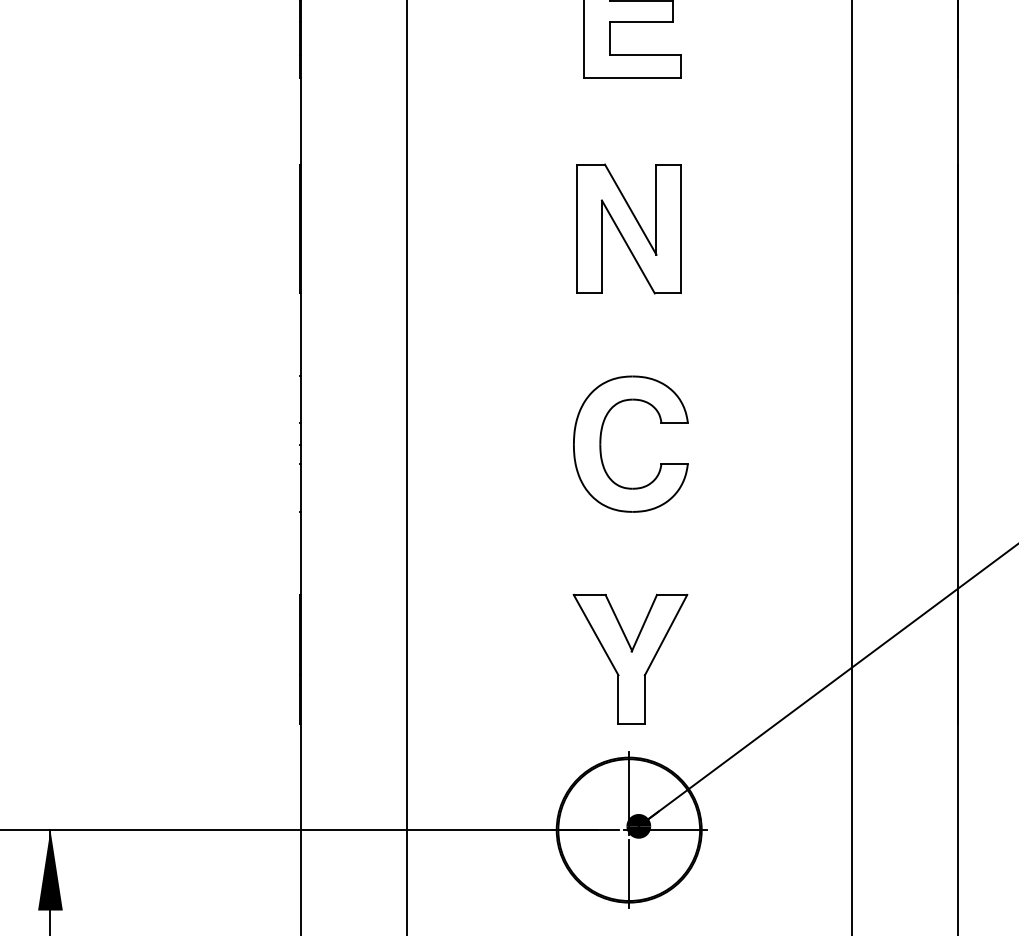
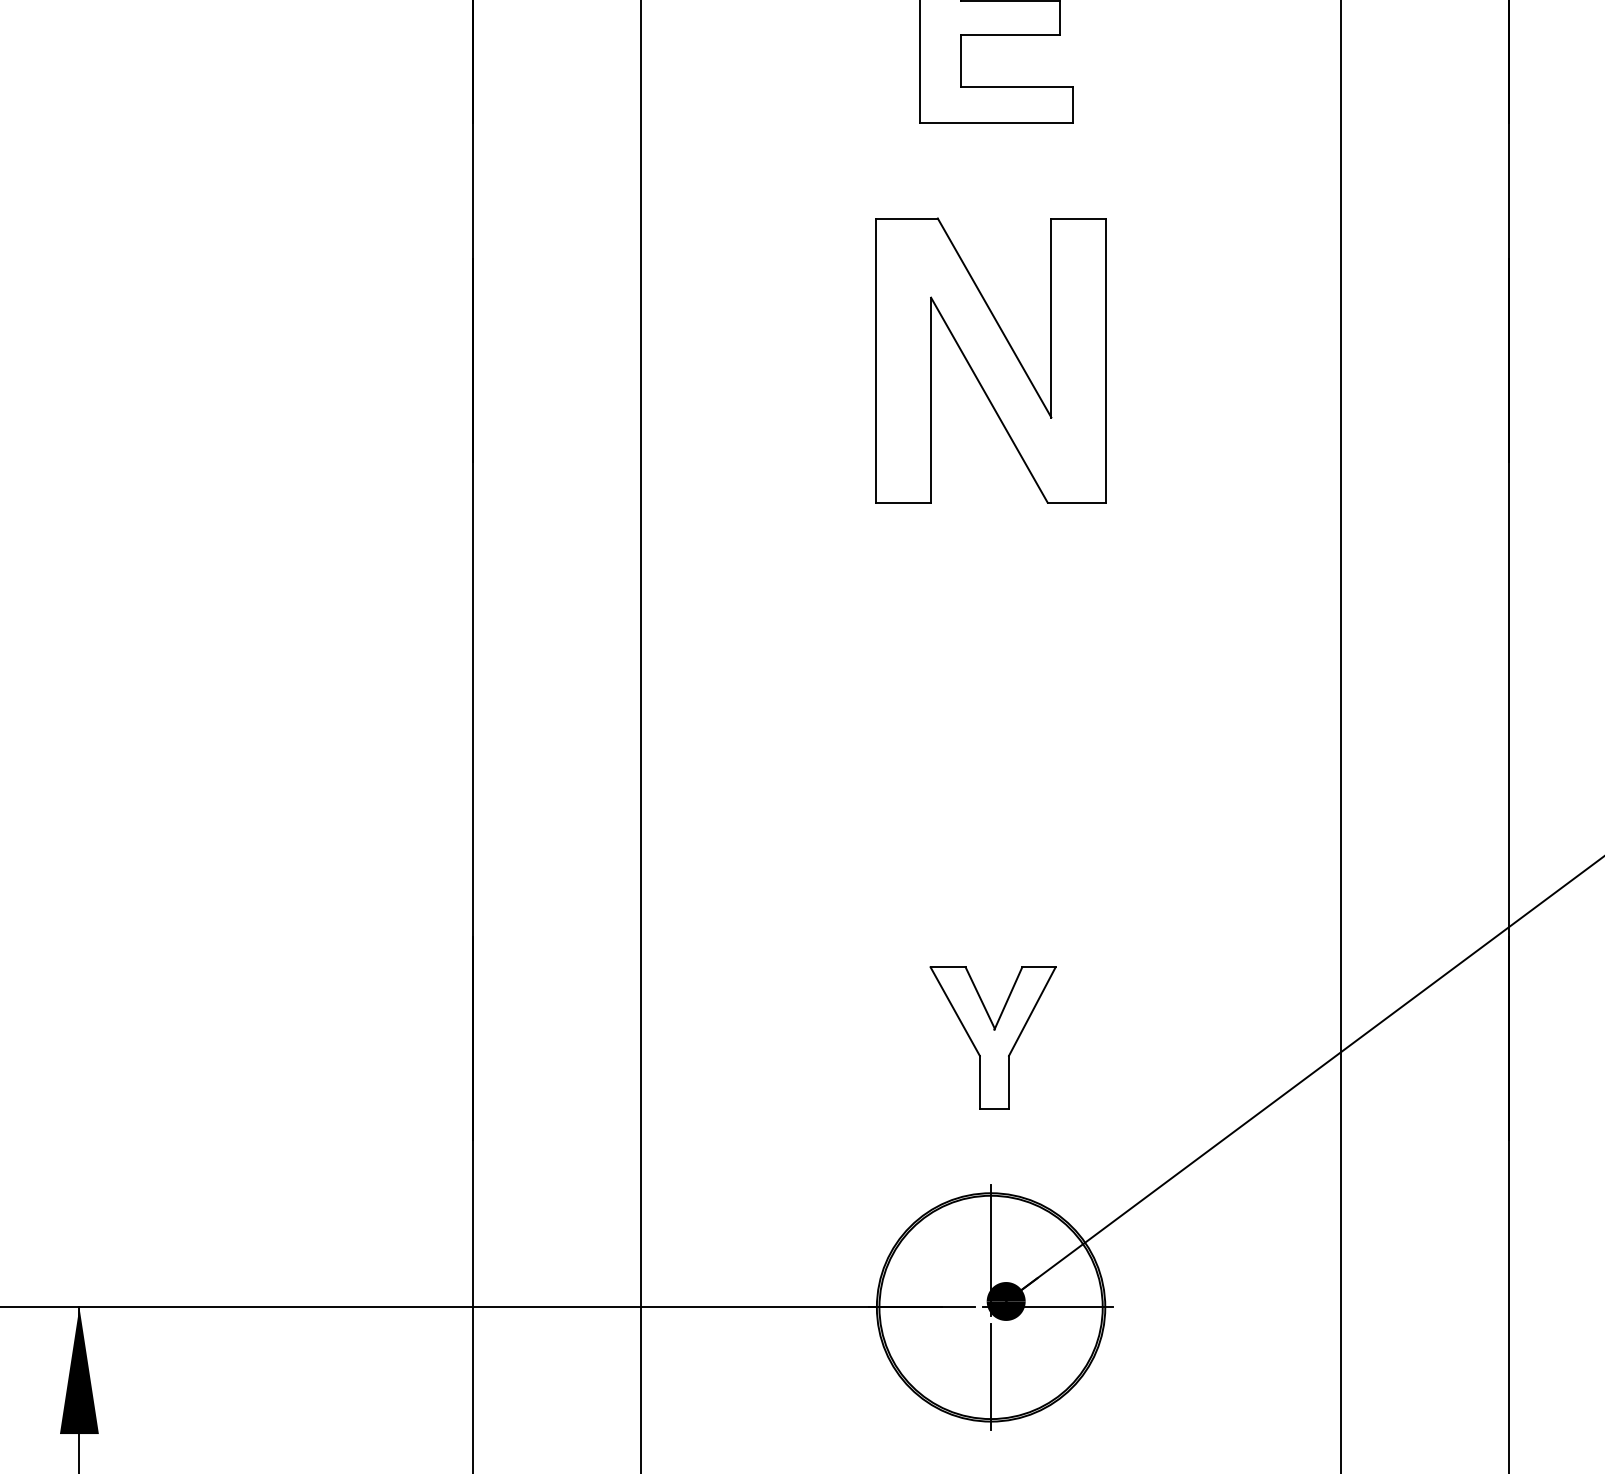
part: (628, 228) -> (989, 359), size x1.4
part: (601, 443) -> (947, 698), removed
part: (630, 658) -> (993, 1037), size x0.7

